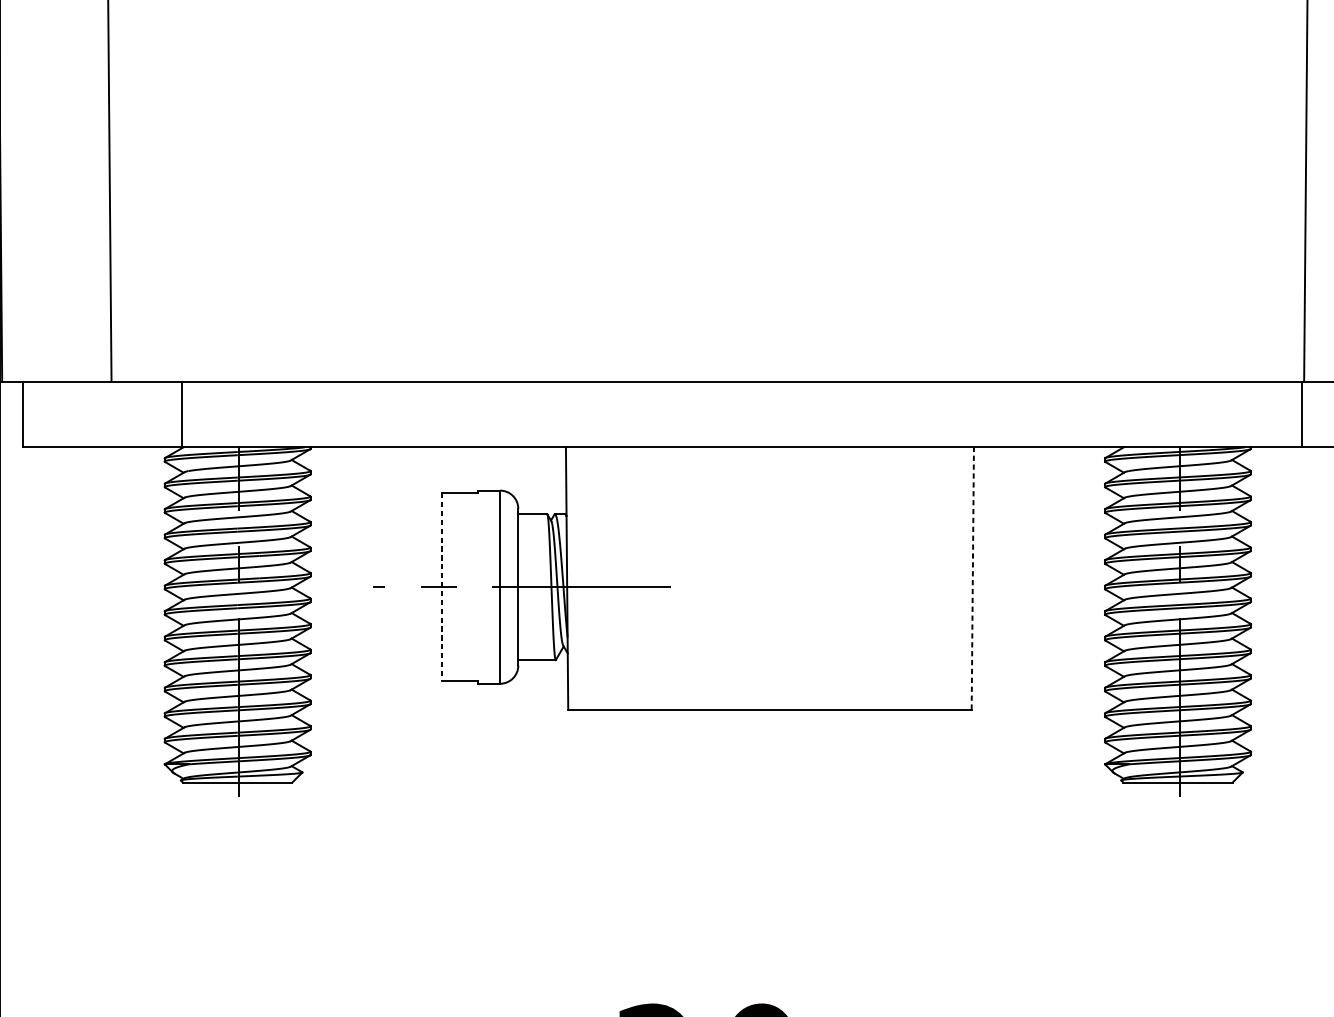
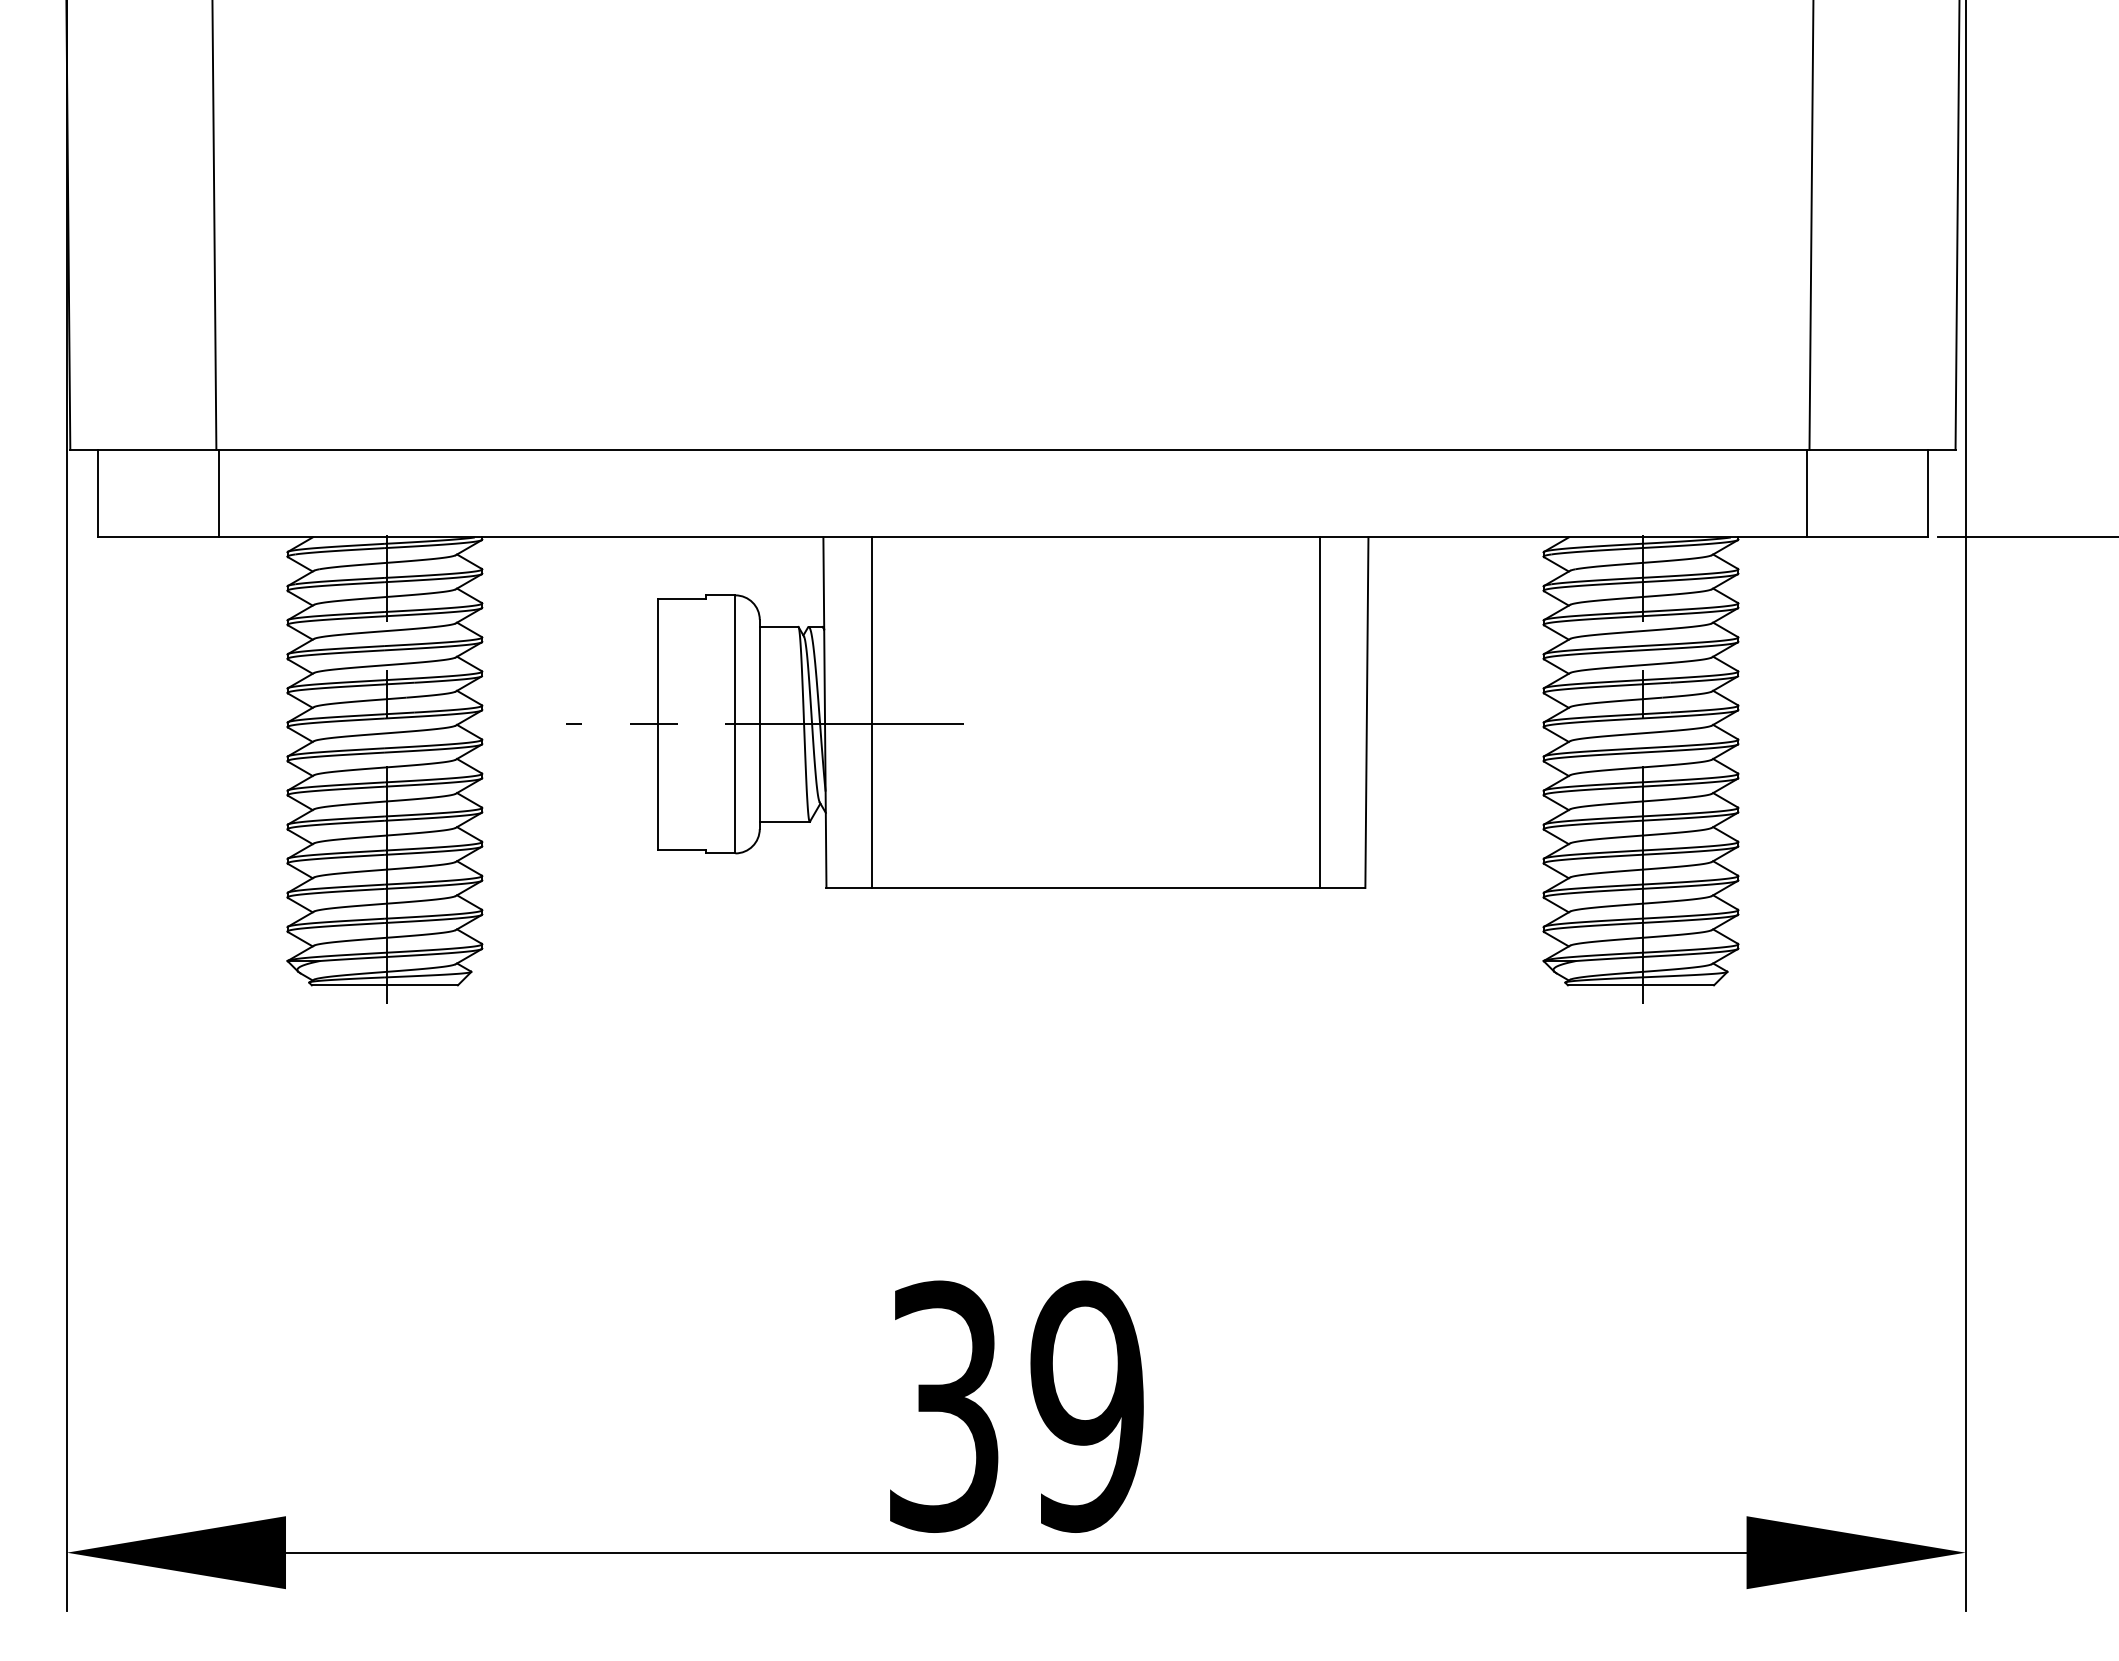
line: (181, 414) -> (219, 493), moved
line: (601, 578) -> (871, 712), added
line: (937, 578) -> (1319, 712), added
line: (972, 578) -> (1366, 712), dashed -> solid
line: (441, 587) -> (657, 724), dashed -> solid

